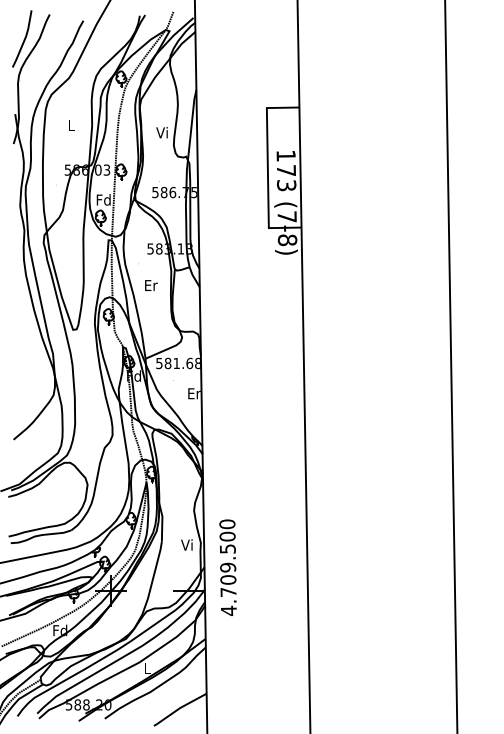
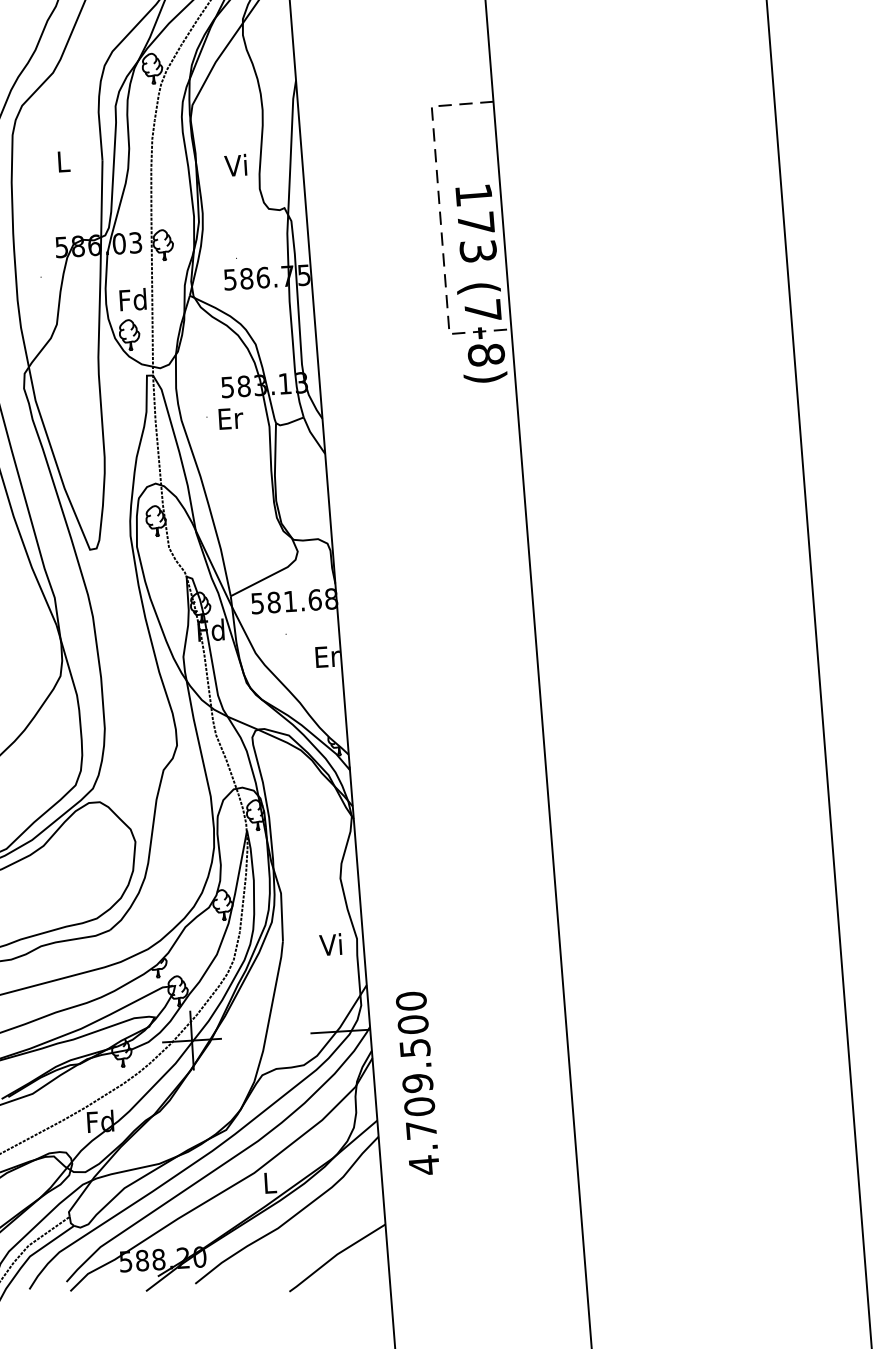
line: (267, 168) -> (440, 221), solid -> dashed
text: (151, 285) -> (231, 418), moved
text: (227, 567) -> (416, 1083), moved

